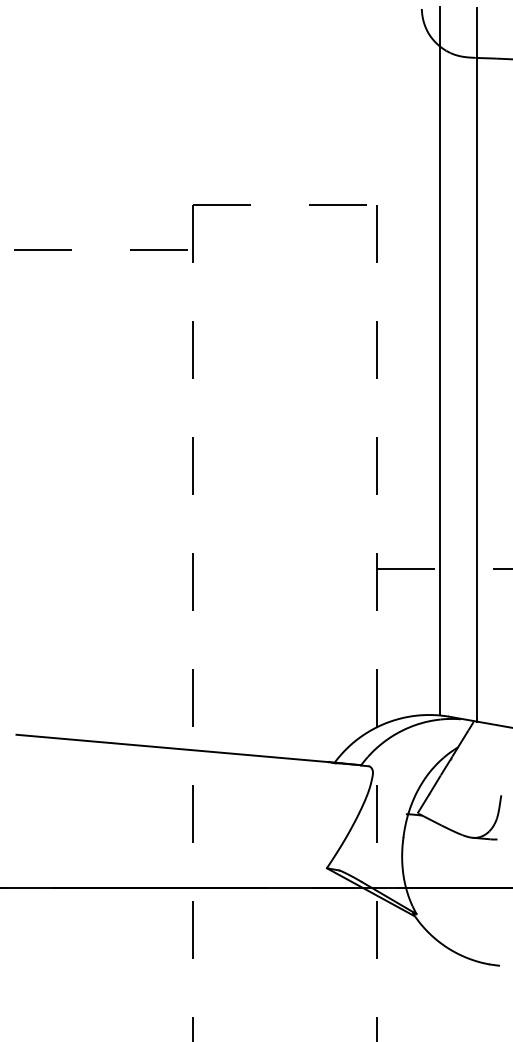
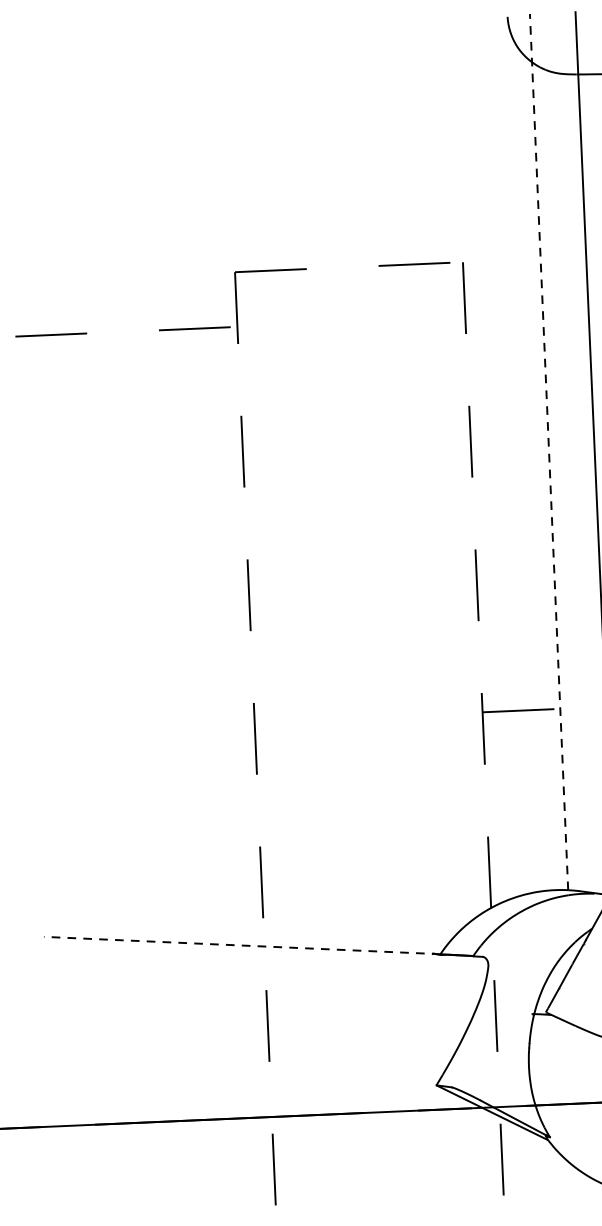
line: (440, 360) -> (549, 450), solid -> dashed
line: (174, 748) -> (241, 945), solid -> dashed

